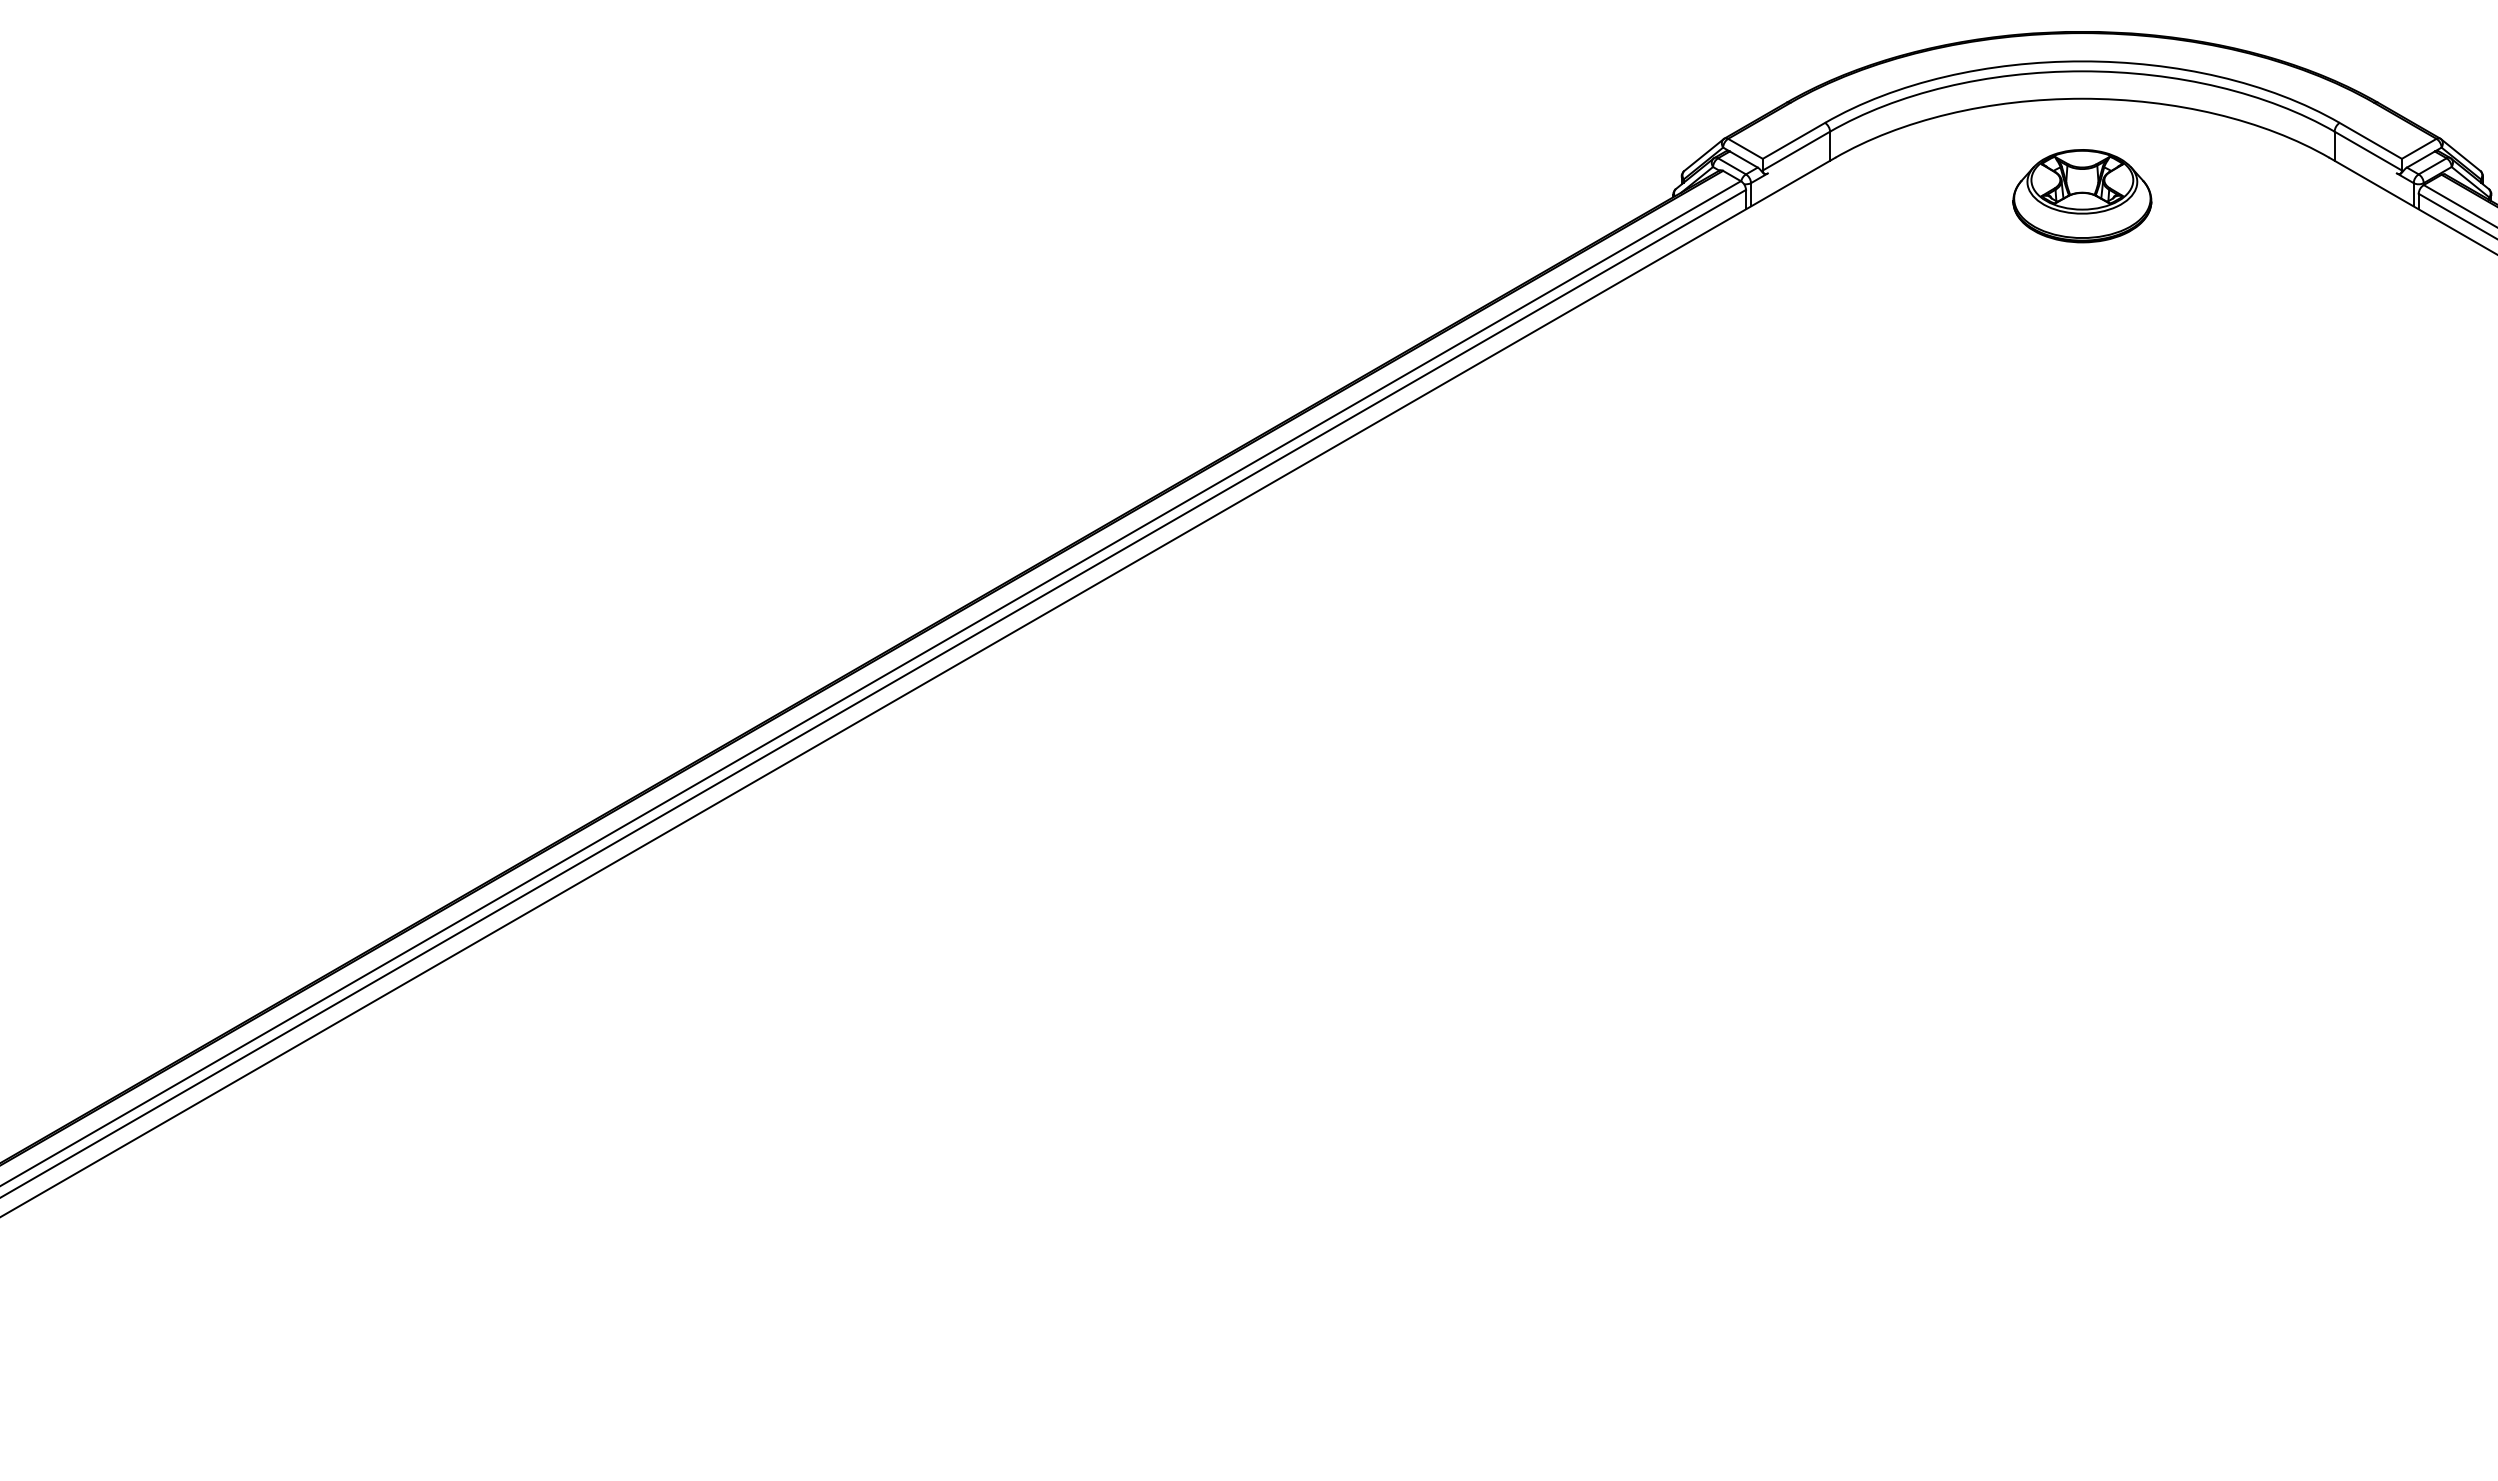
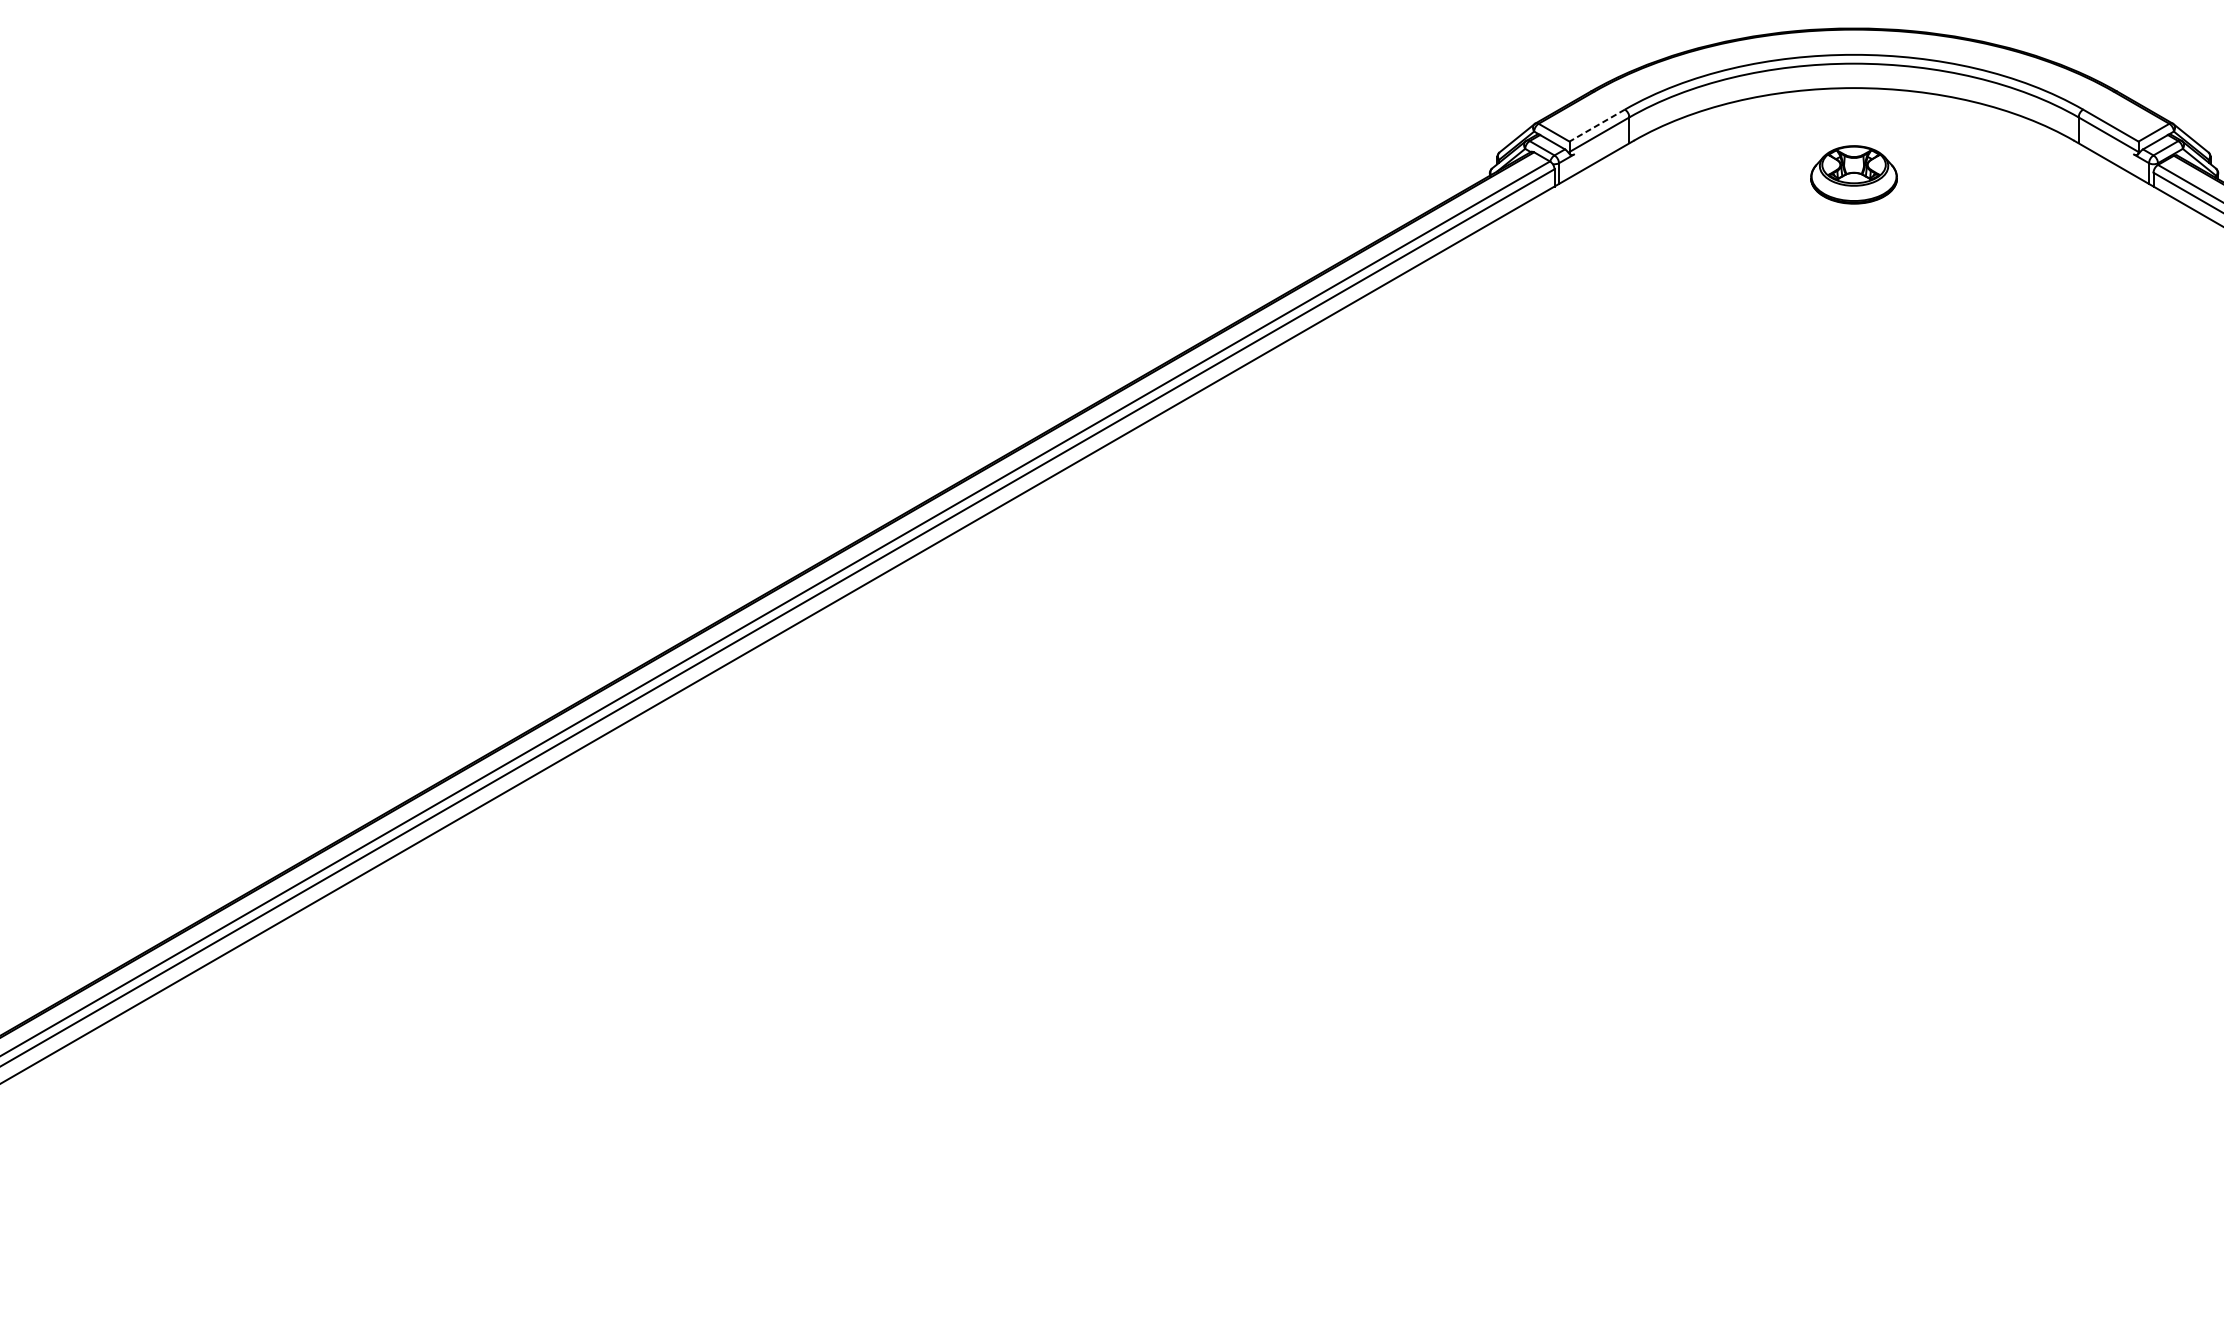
line: (1793, 140) -> (1596, 125), solid -> dashed
part: (2082, 196) -> (1854, 175), size x0.7

